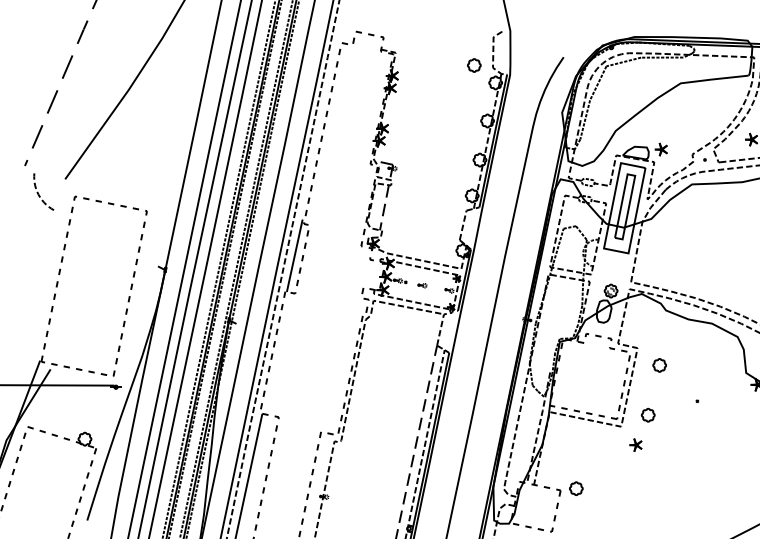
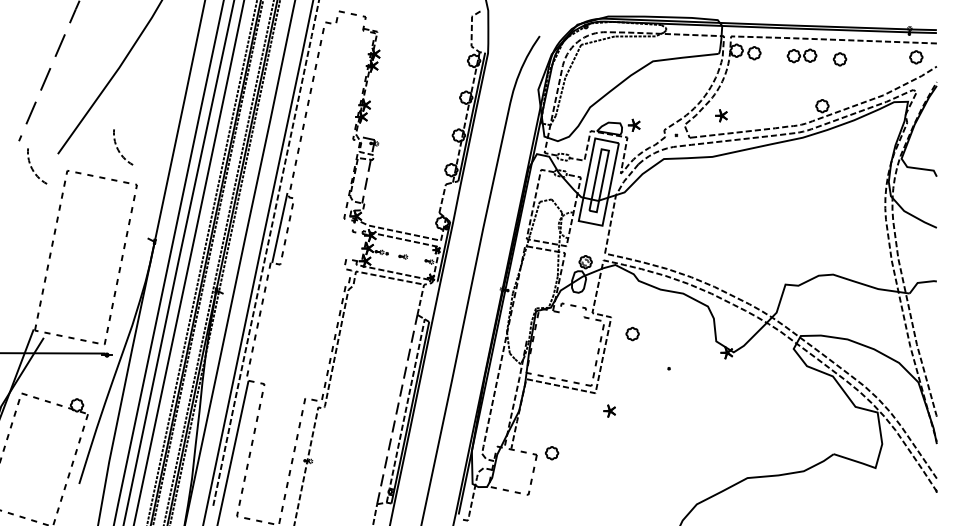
part: (474, 65) -> (453, 44), removed
curve: (128, 175) -> (119, 150), added
part: (648, 415) -> (621, 382), removed

